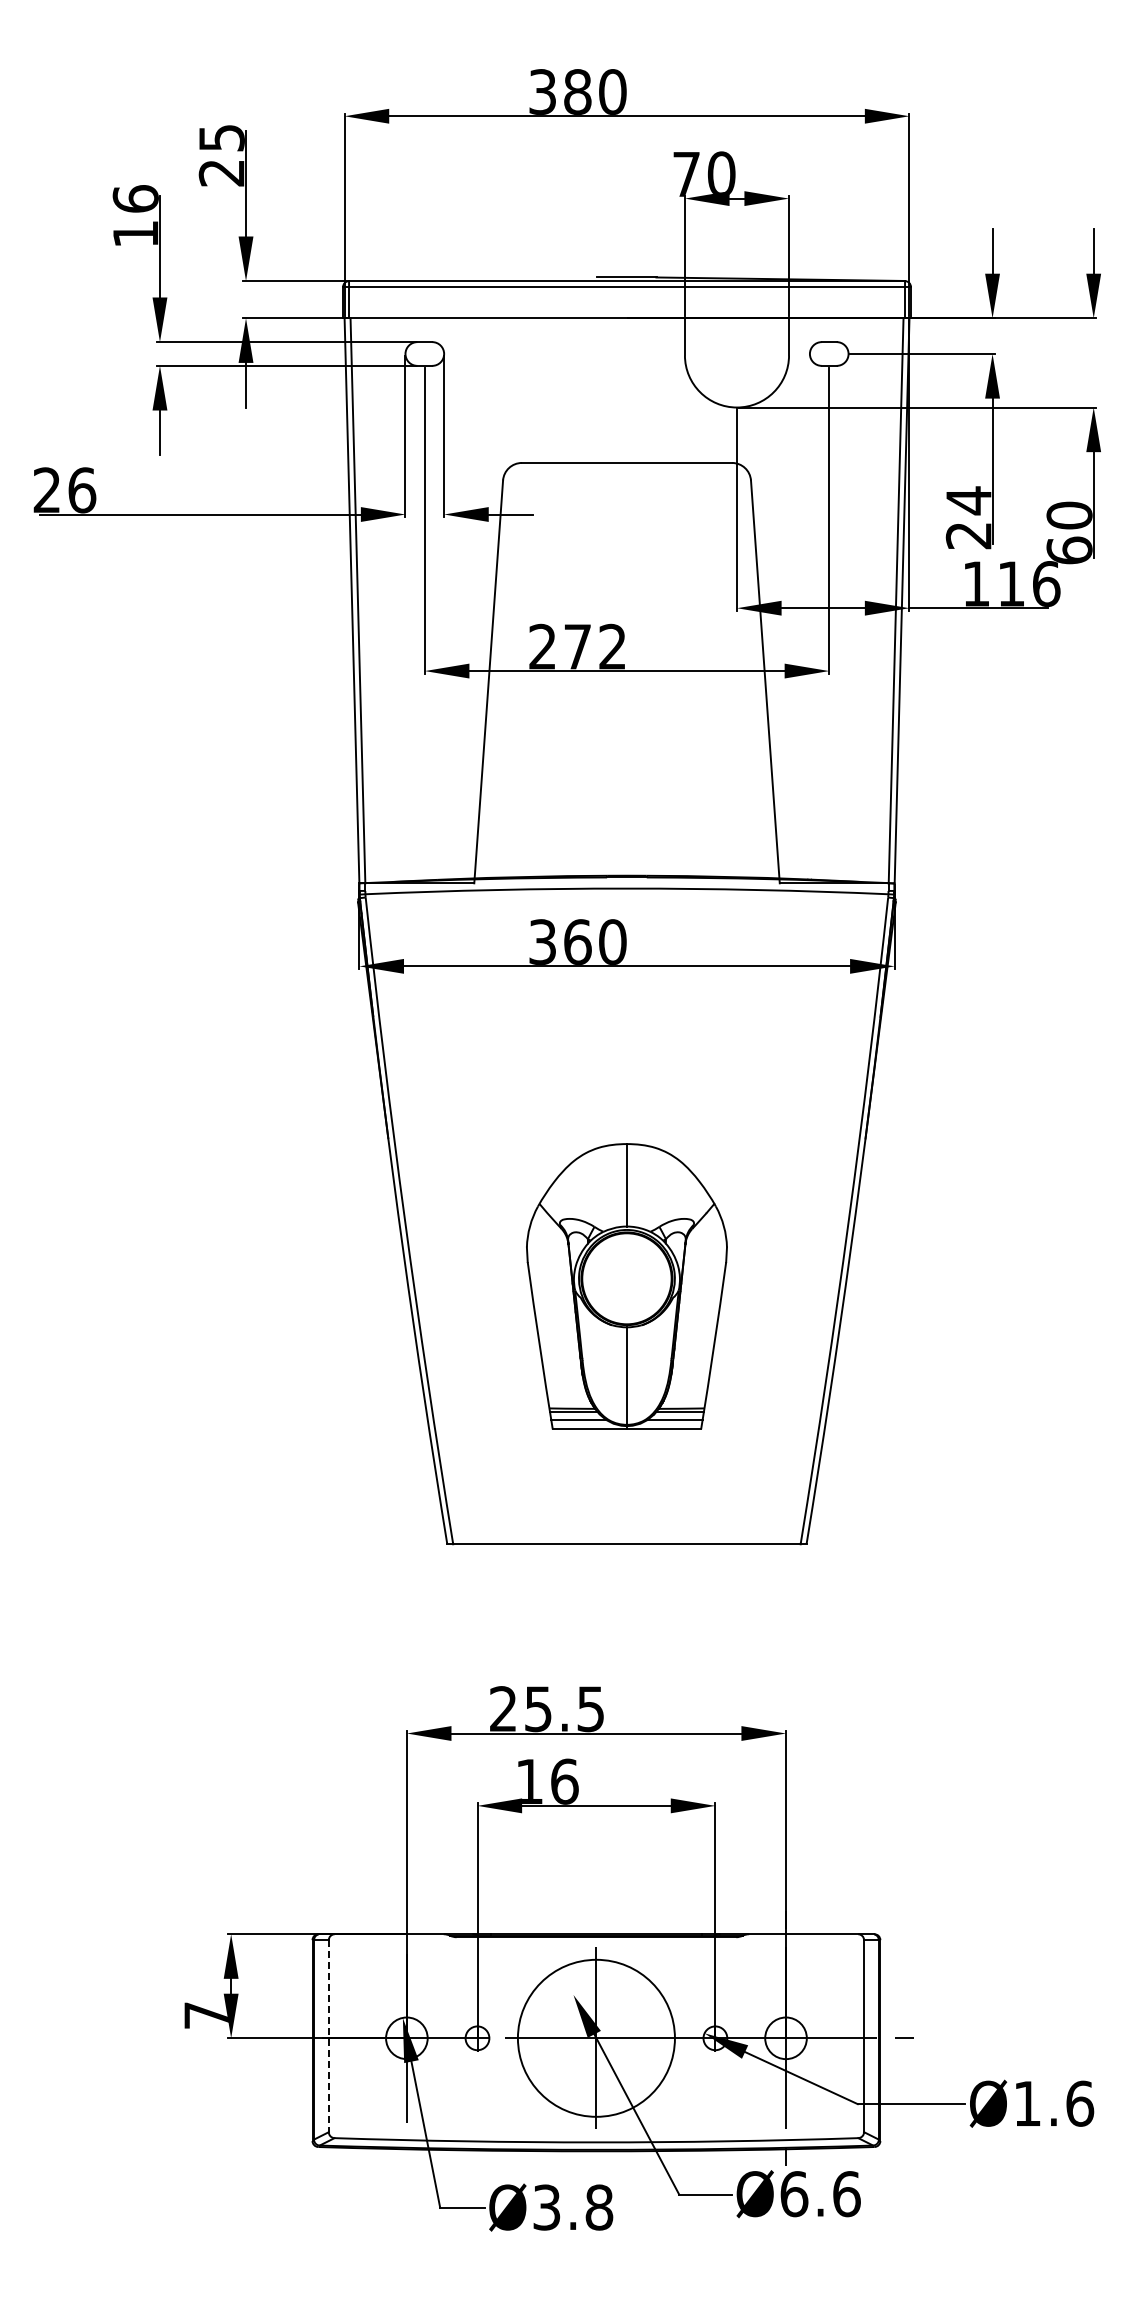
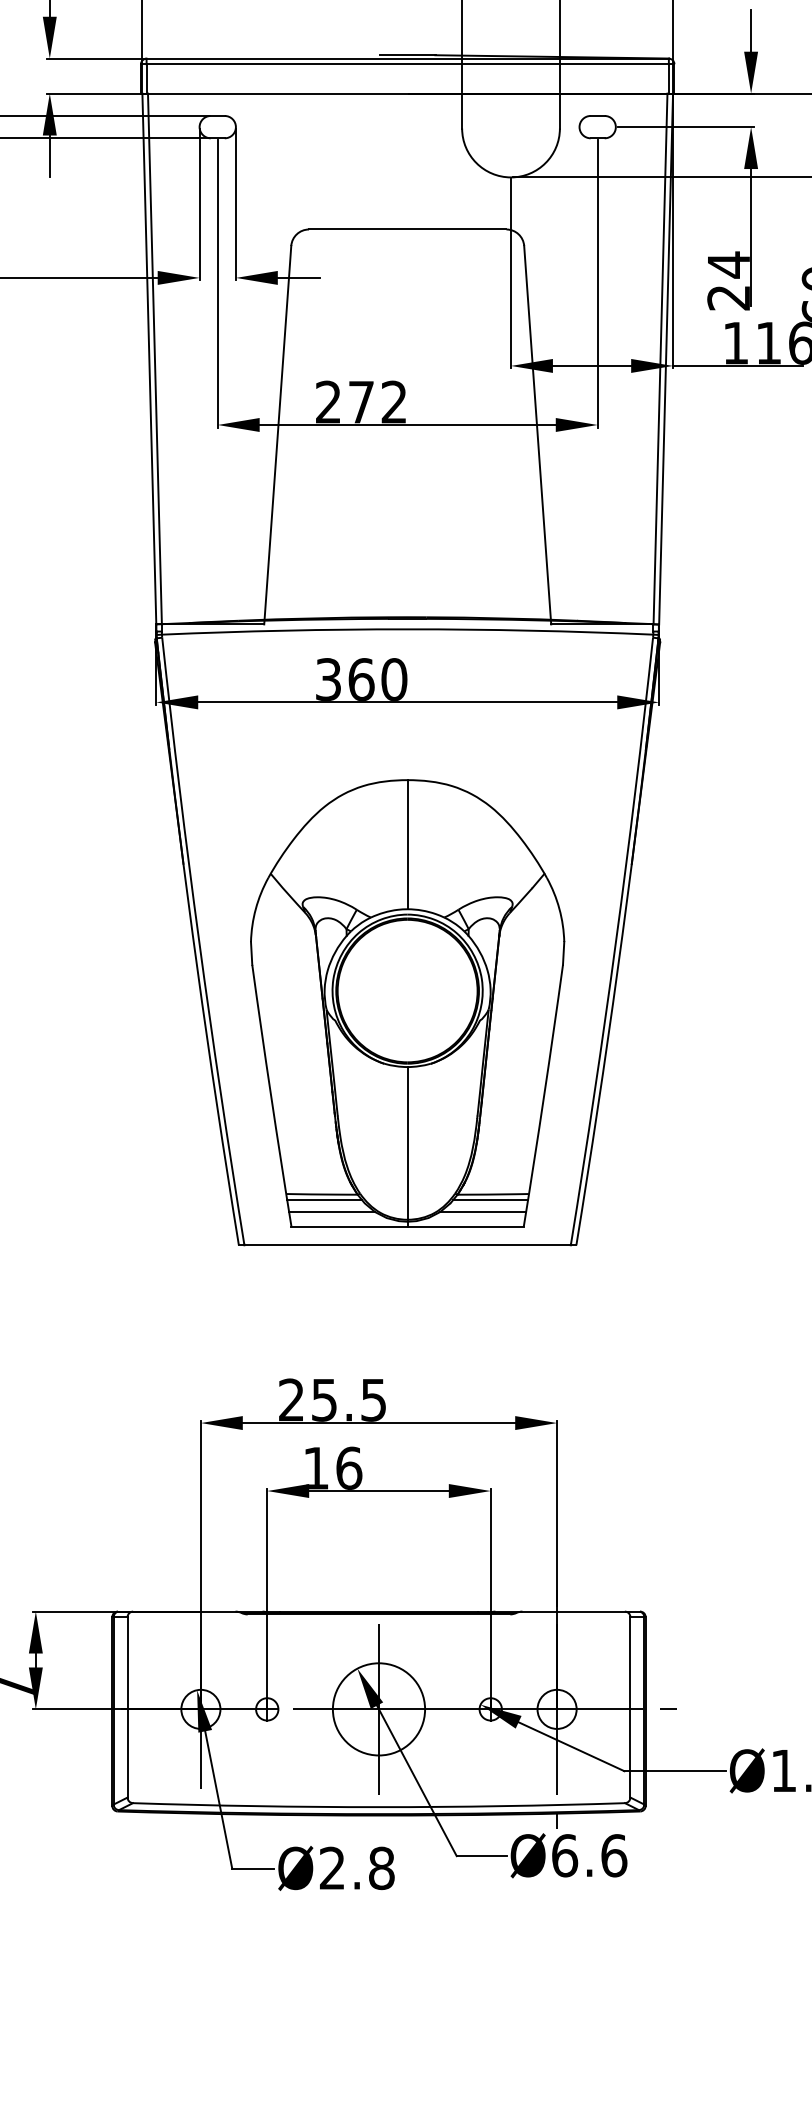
part: (626, 1286) -> (407, 1003), size x1.67
line: (328, 2036) -> (127, 1707), dashed -> solid
circle: (596, 2038) -> (379, 1709), size x0.62
text: (546, 2207) -> (332, 1868), Ø3.8 -> Ø2.8

